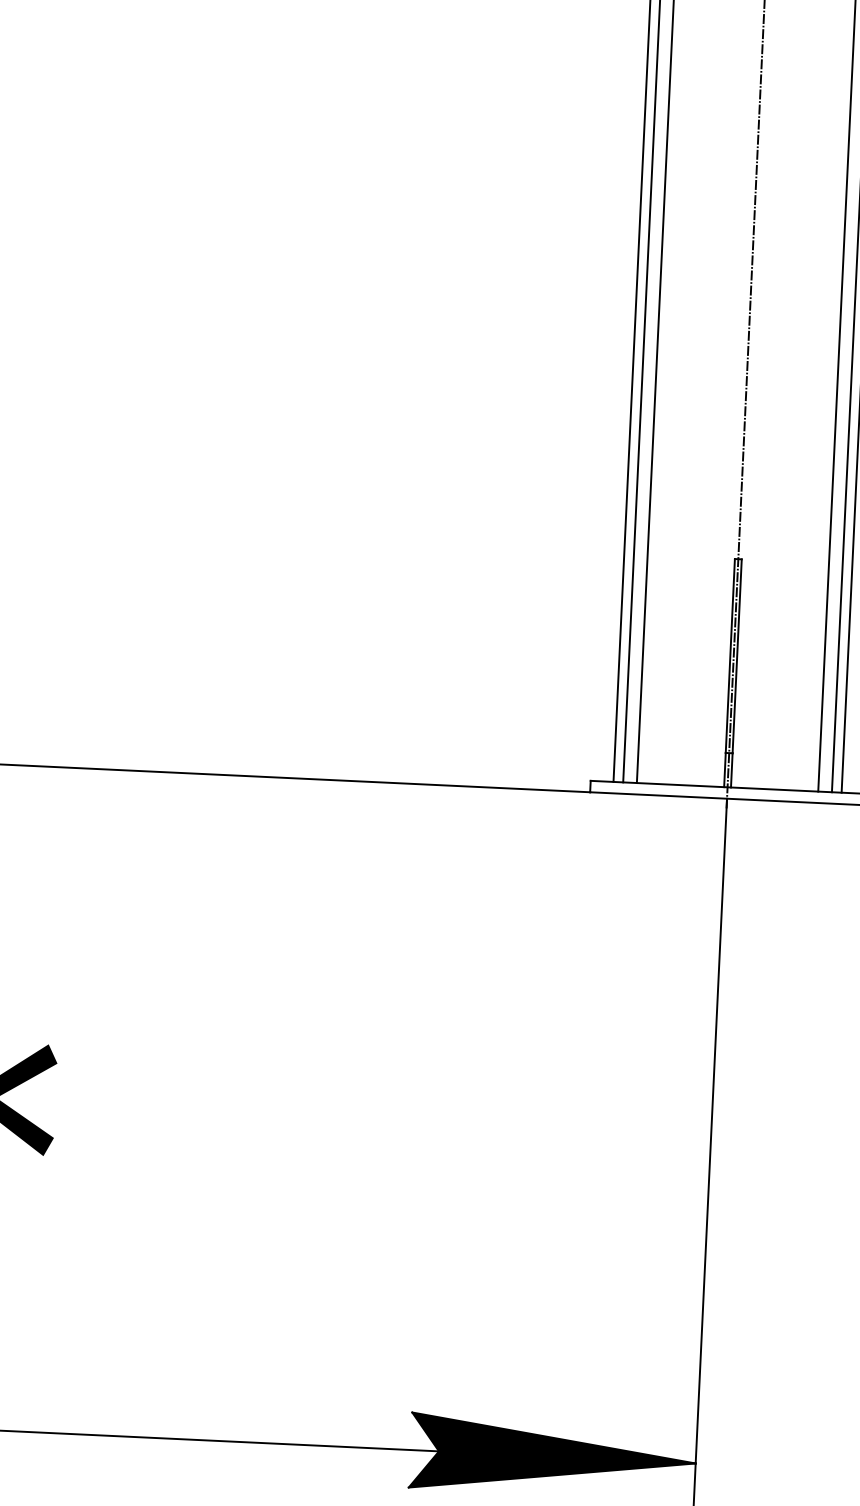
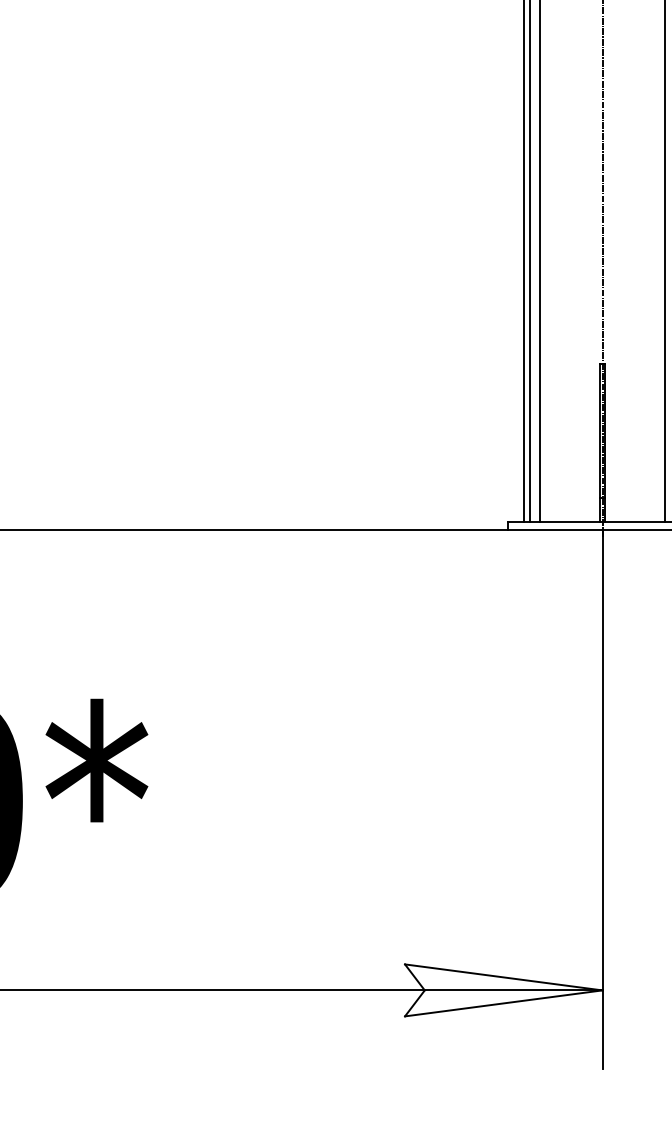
fill: (552, 1456) -> (503, 990), removed

